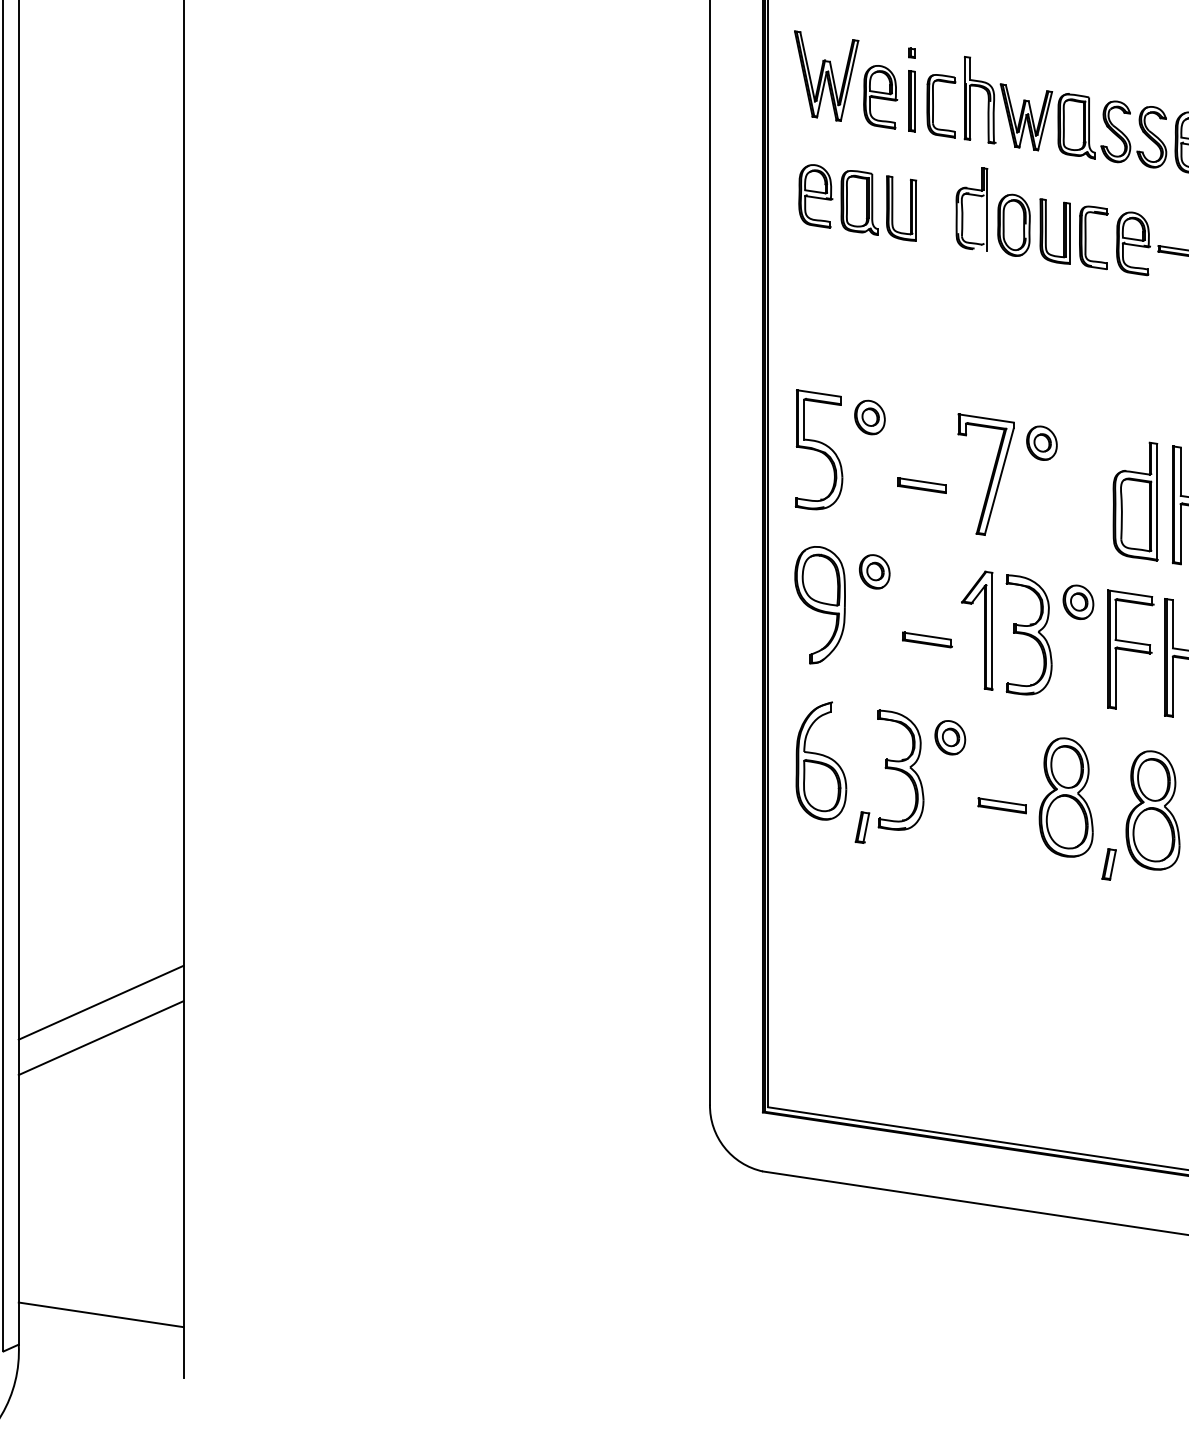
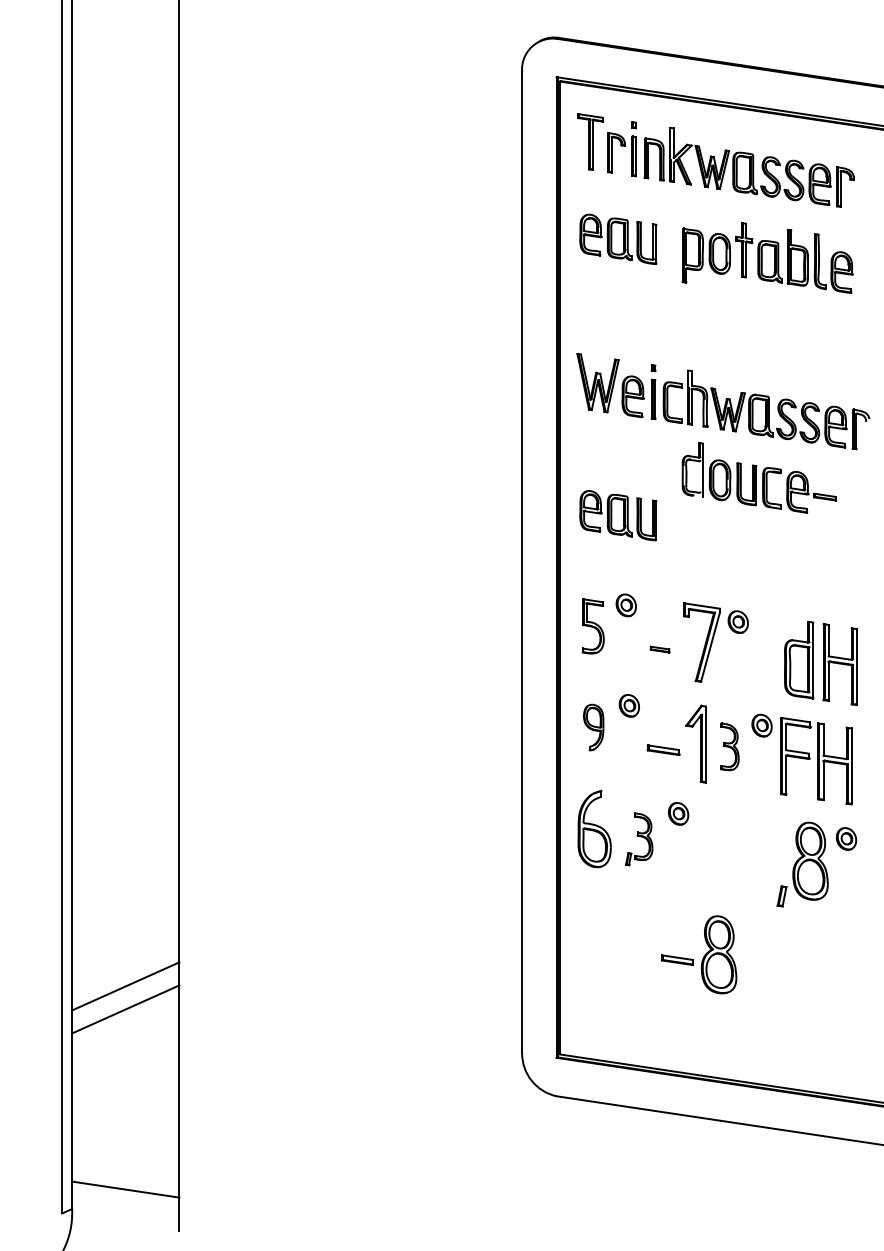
part: (857, 202) -> (618, 515), moved
part: (819, 449) -> (593, 626), size x0.7
part: (920, 485) -> (659, 649), size x0.6
part: (819, 605) -> (593, 727), size x0.6
part: (1028, 634) -> (729, 746), size x0.6
part: (890, 777) -> (639, 839), size x0.6
part: (1036, 797) -> (699, 954), moved

